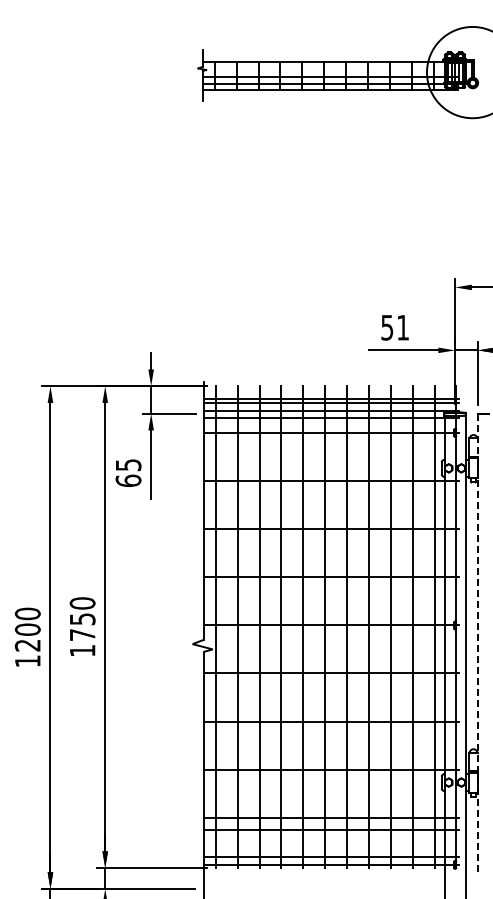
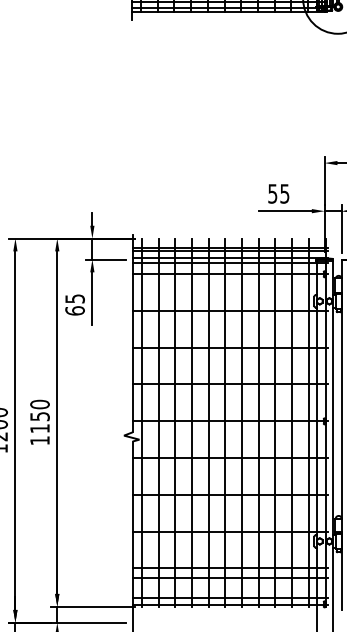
text: (402, 327) -> (284, 193), 51 -> 55
text: (82, 634) -> (39, 428), 1750 -> 1150
line: (478, 643) -> (342, 435), dashed -> solid

